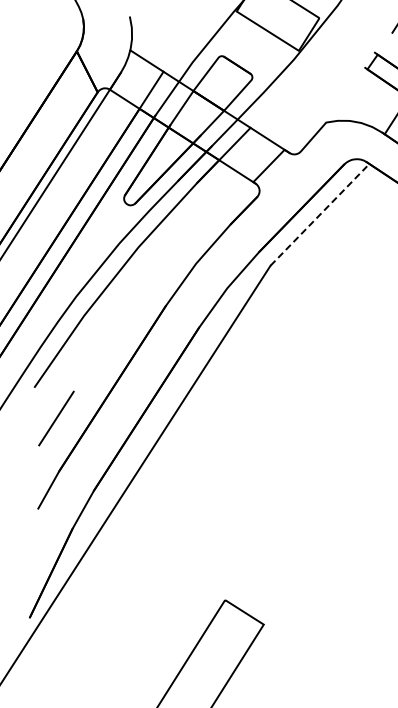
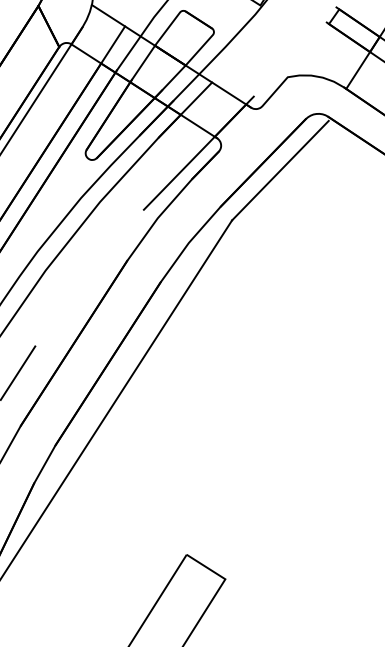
line: (237, 198) -> (199, 153), added
line: (319, 215) -> (281, 170), dashed -> solid

